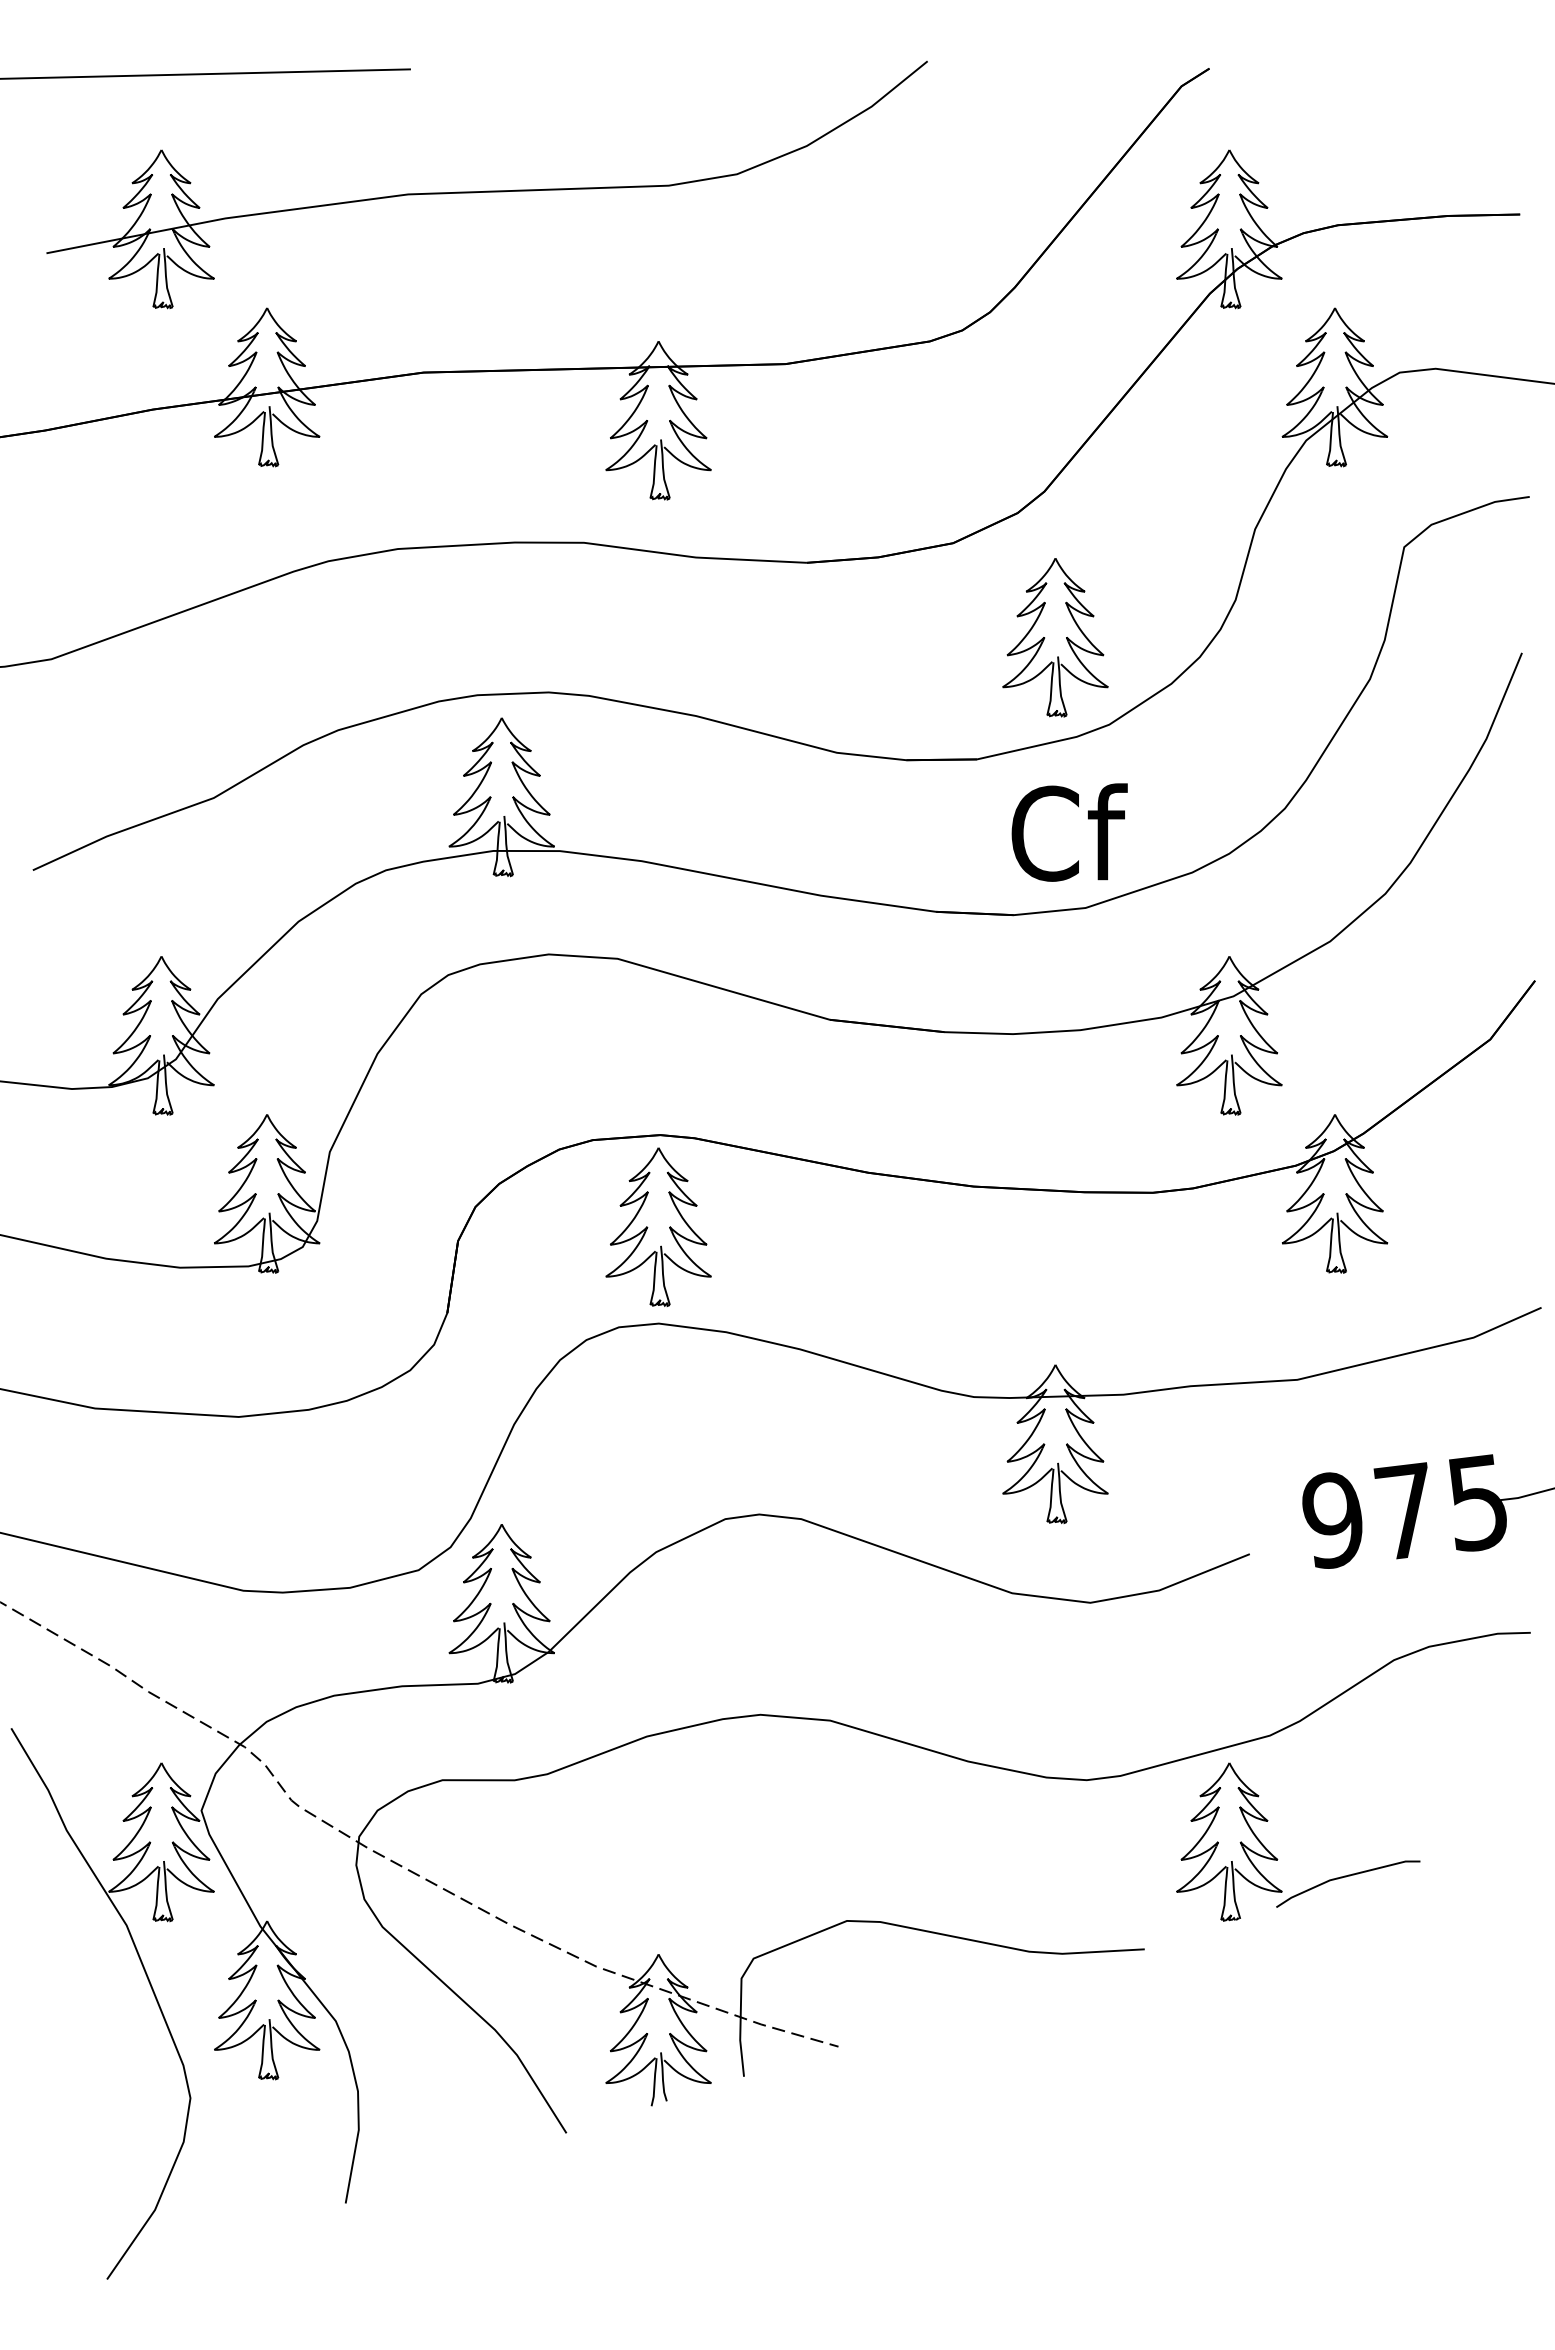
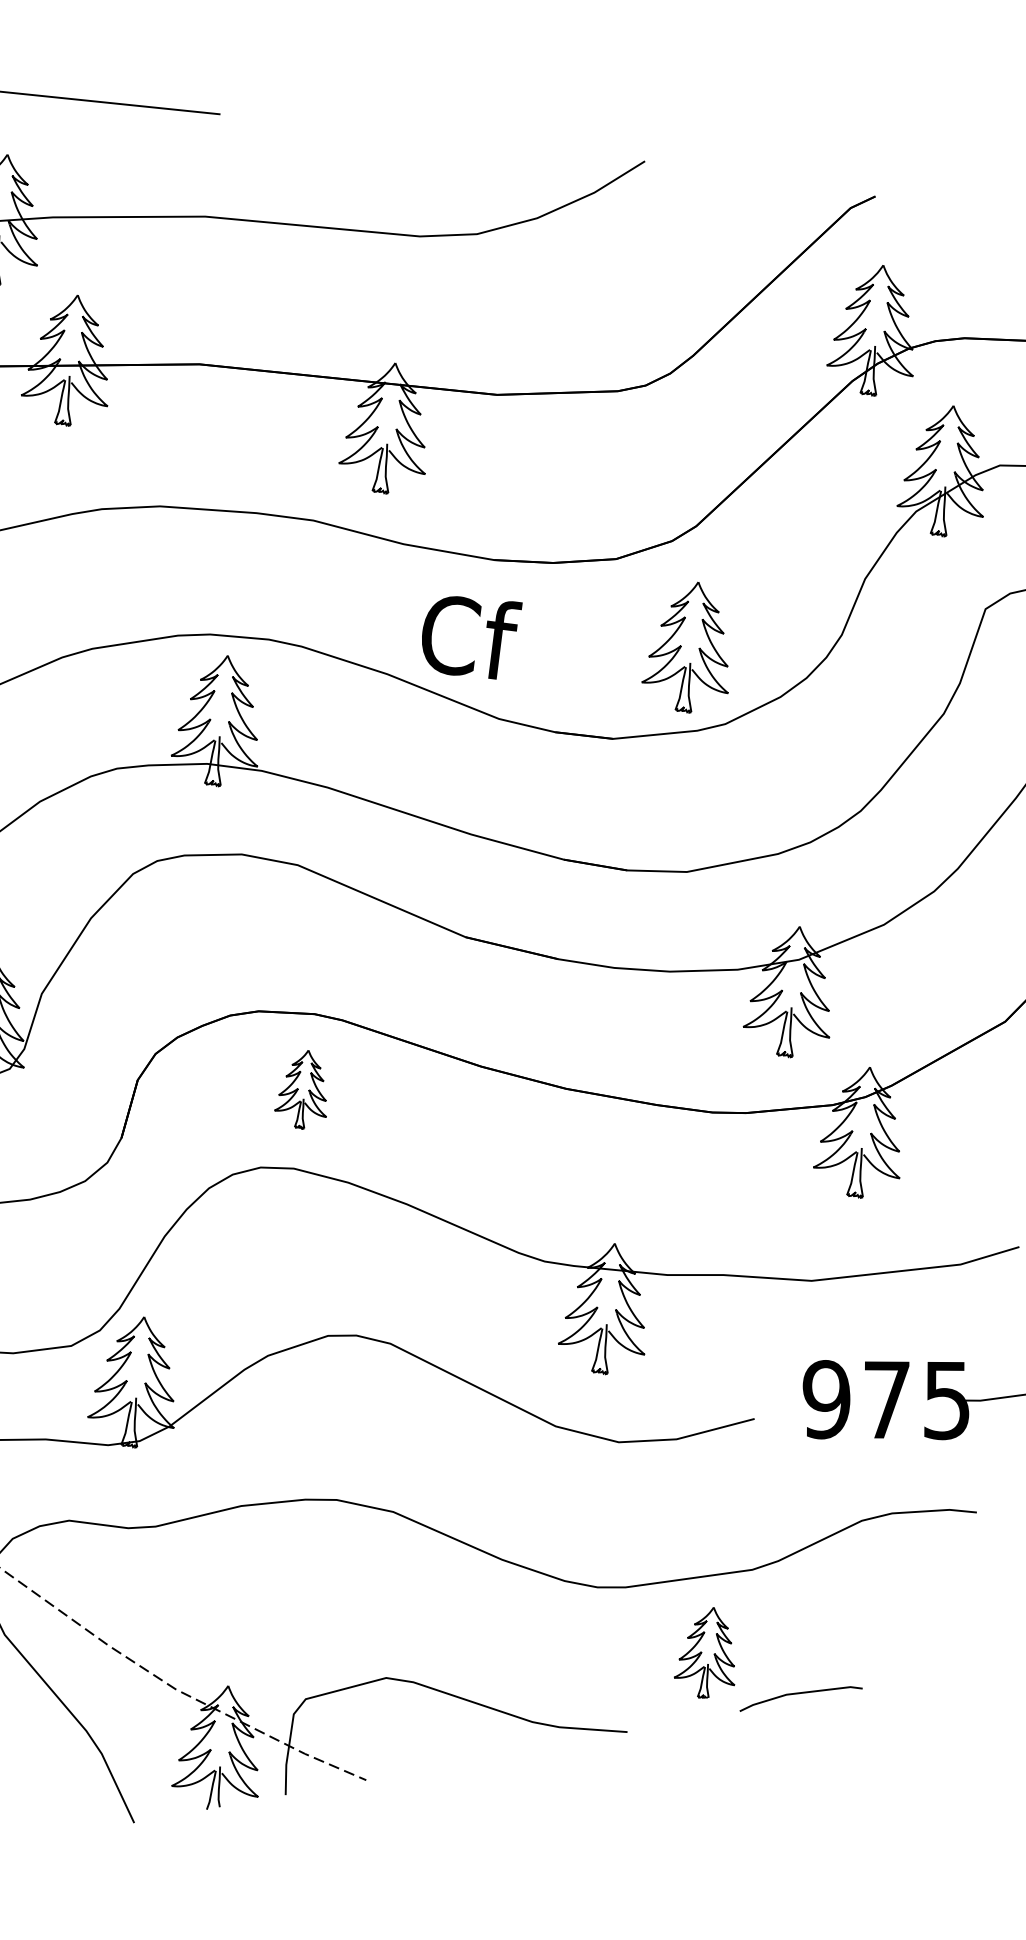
text: (1069, 832) -> (469, 636), moved
part: (658, 1226) -> (303, 1088), size x0.6
part: (1229, 1841) -> (708, 1652), size x0.7

